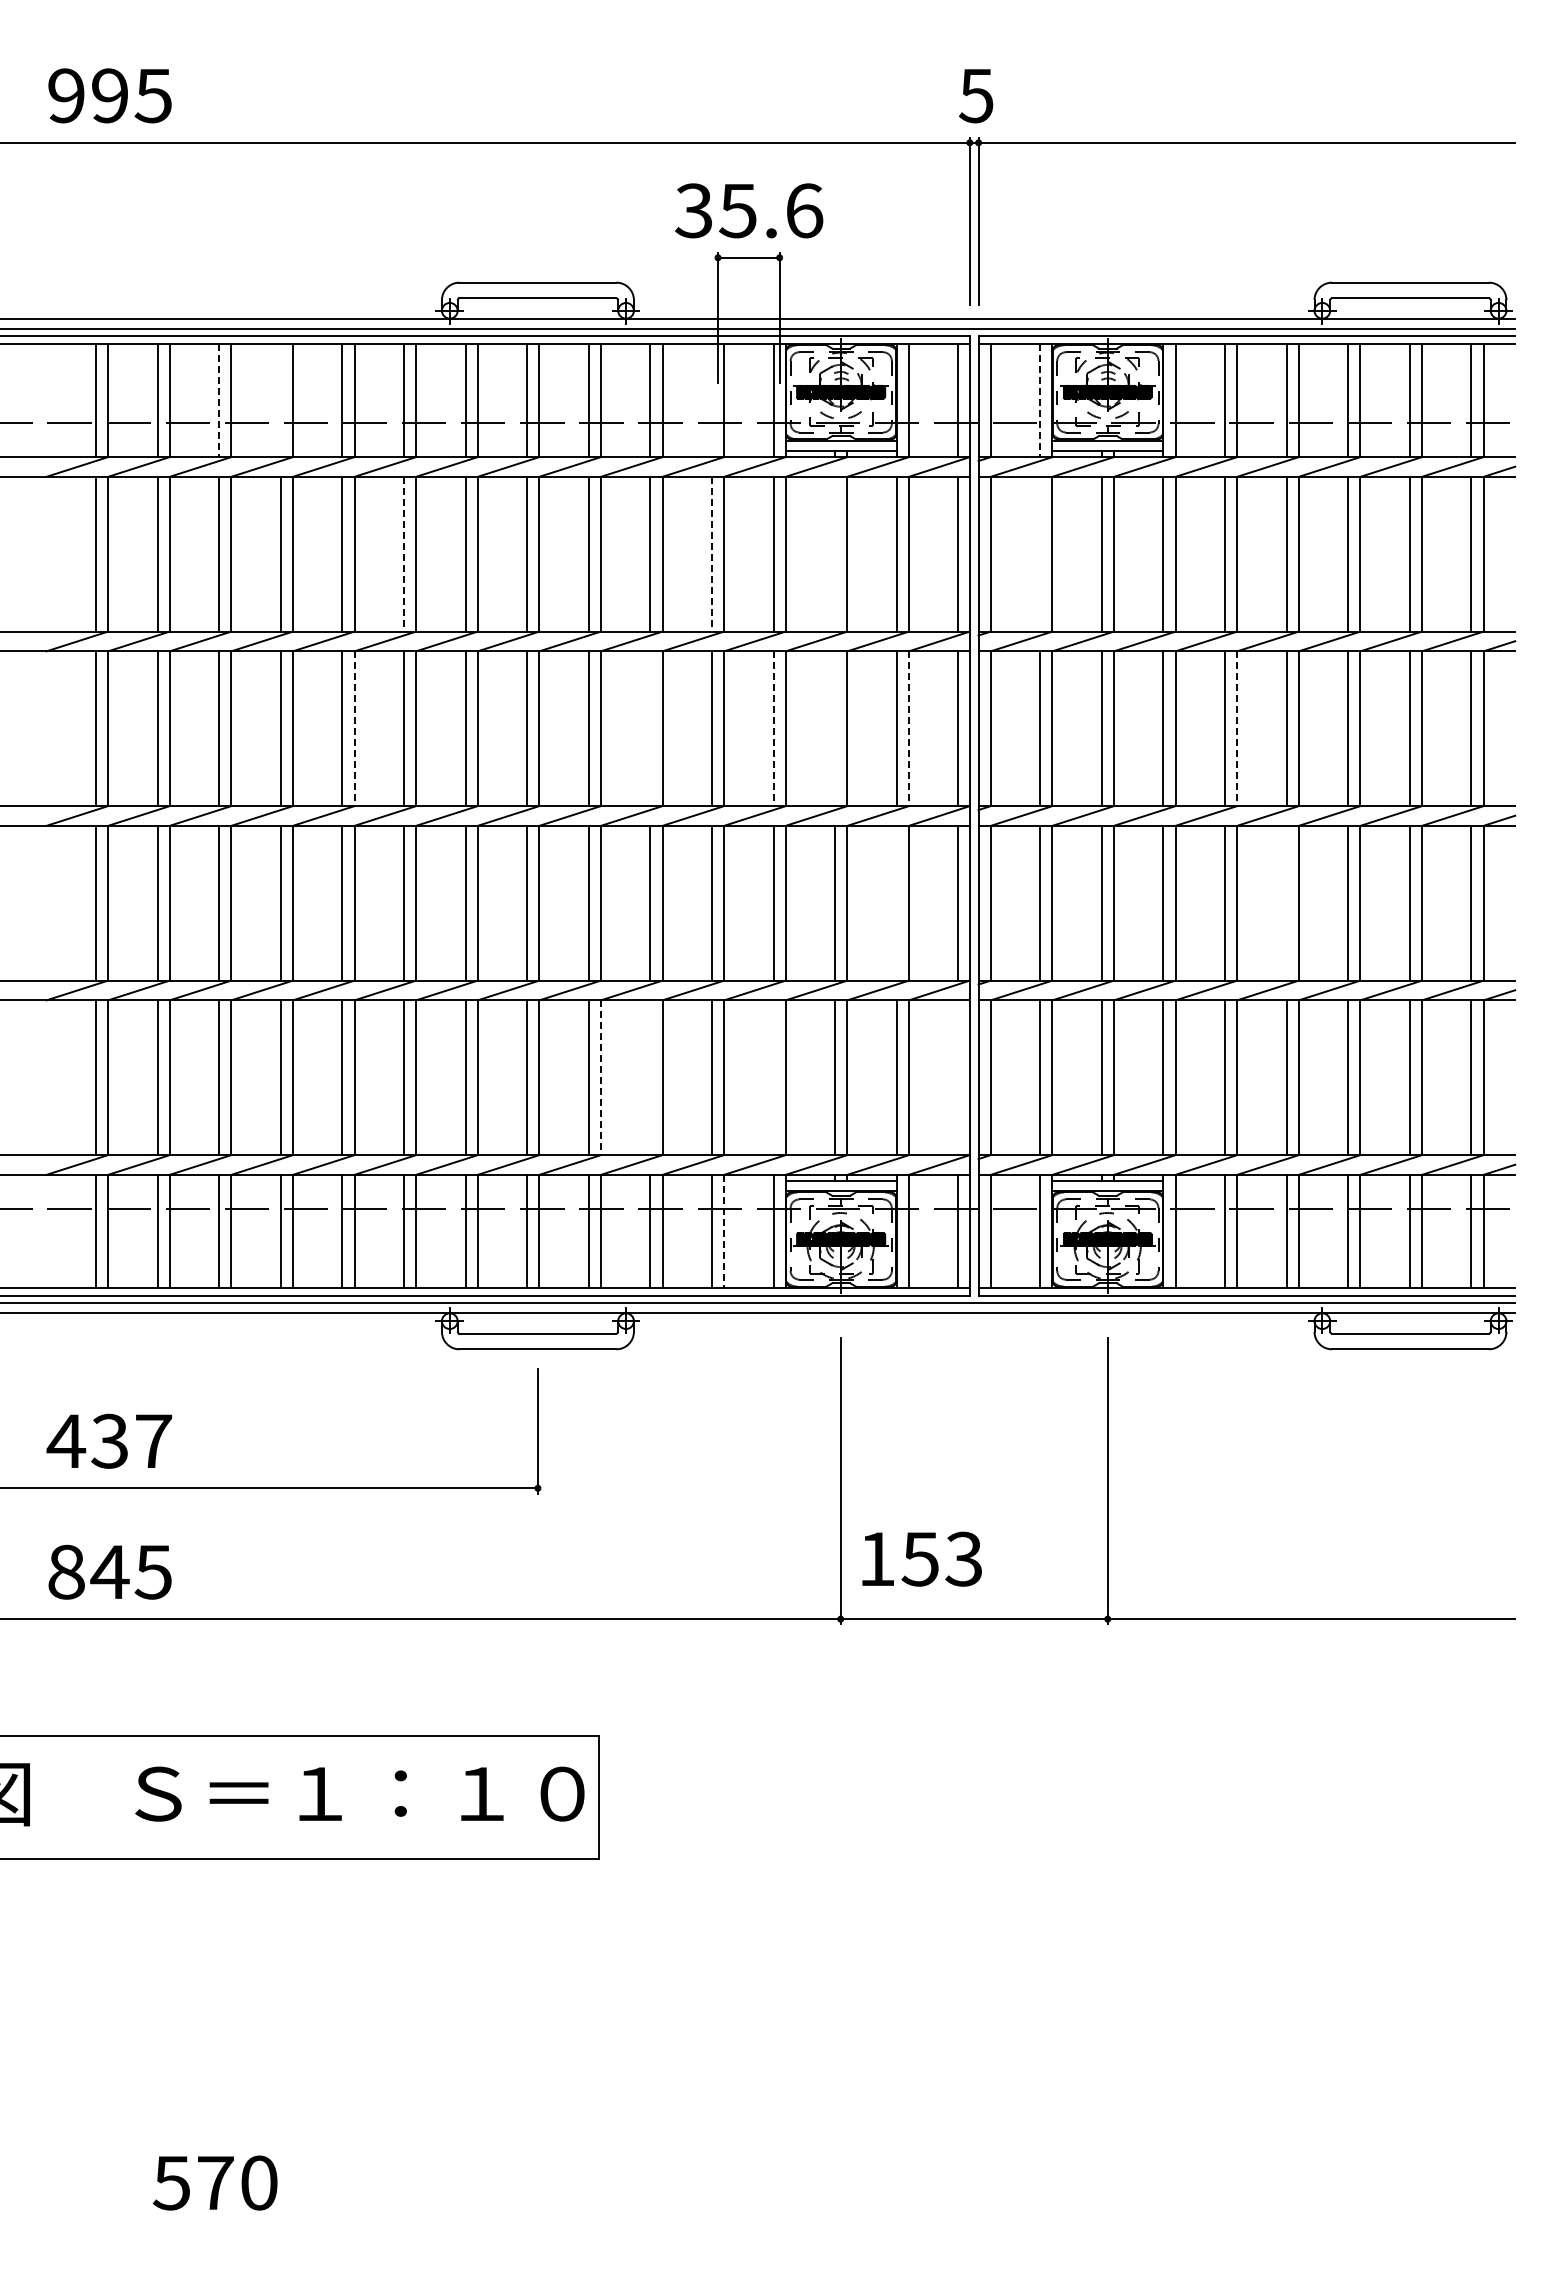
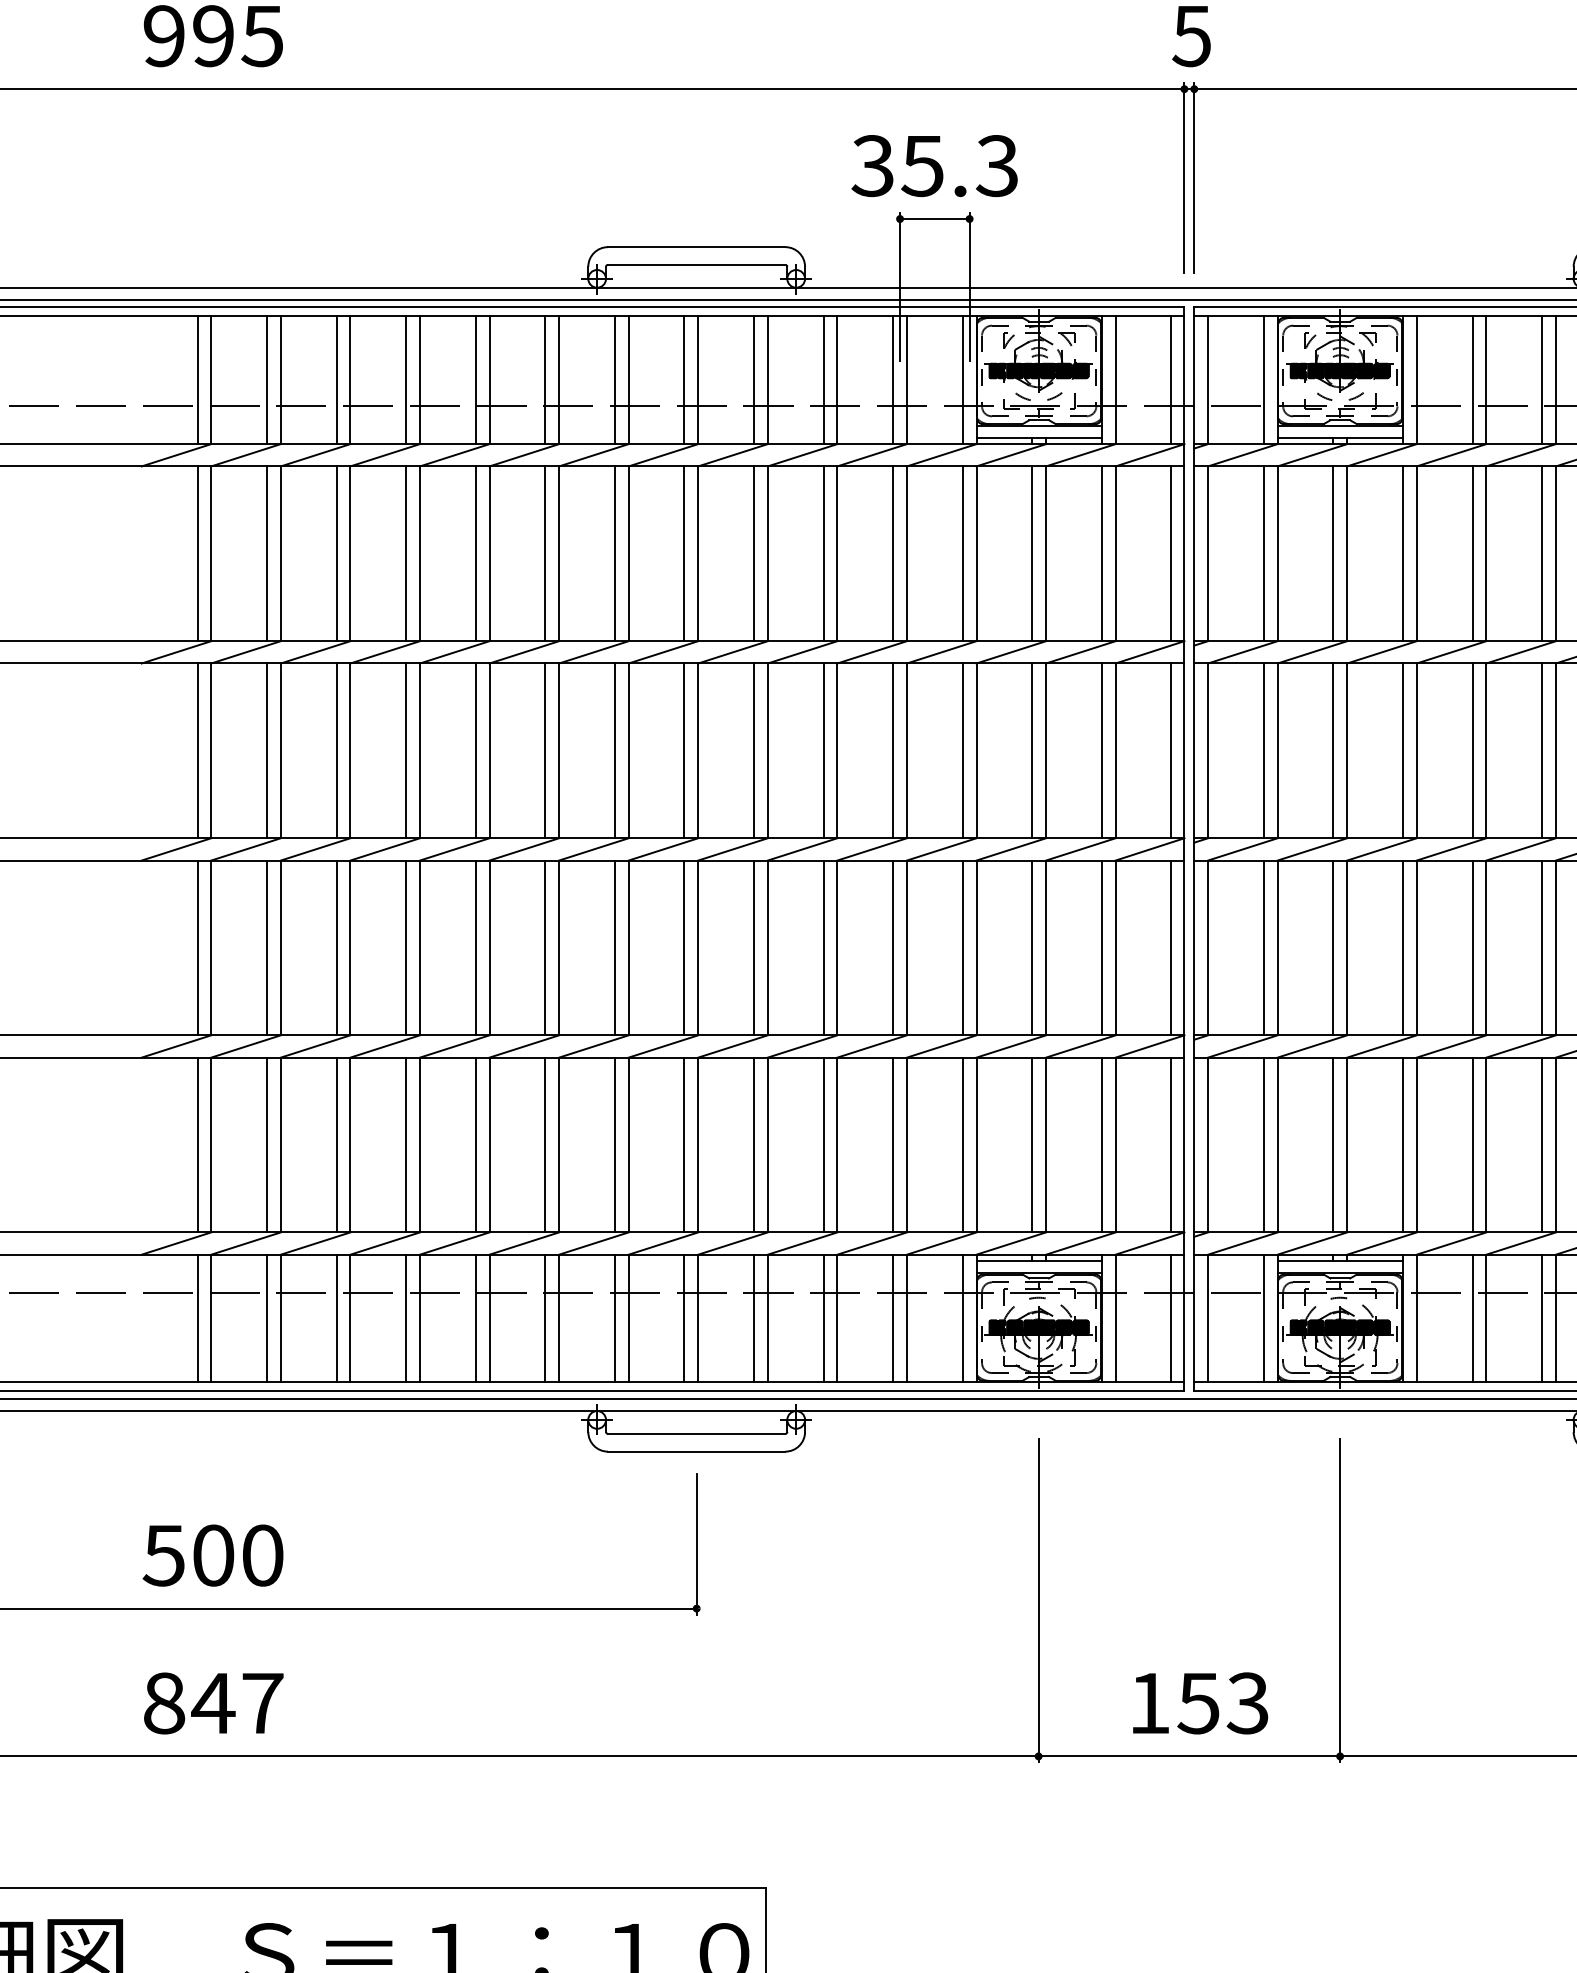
text: (804, 210) -> (997, 165), 35.6 -> 35.3
line: (219, 400) -> (337, 380), dashed -> solid
line: (280, 400) -> (405, 380), added
line: (711, 400) -> (892, 380), added
line: (1040, 400) -> (1264, 380), dashed -> solid
line: (835, 553) -> (1032, 552), added
line: (1040, 553) -> (1264, 552), added
line: (403, 554) -> (544, 554), dashed -> solid
line: (711, 554) -> (892, 554), dashed -> solid
line: (650, 728) -> (823, 750), added
line: (835, 728) -> (1032, 750), added
line: (354, 729) -> (489, 751), dashed -> solid
line: (773, 729) -> (962, 751), dashed -> solid
line: (908, 729) -> (1115, 751), dashed -> solid
line: (1237, 729) -> (1486, 751), dashed -> solid
line: (896, 902) -> (1101, 947), added
line: (1286, 902) -> (1542, 947), added
line: (650, 1077) -> (823, 1144), added
line: (773, 1077) -> (962, 1144), added
line: (957, 1077) -> (1170, 1144), added
line: (600, 1078) -> (767, 1145), dashed -> solid
line: (724, 1231) -> (907, 1318), dashed -> solid
text: (109, 1440) -> (212, 1554), 437 -> 500
text: (921, 1558) -> (1199, 1702), moved
text: (153, 1572) -> (262, 1703), 845 -> 847

